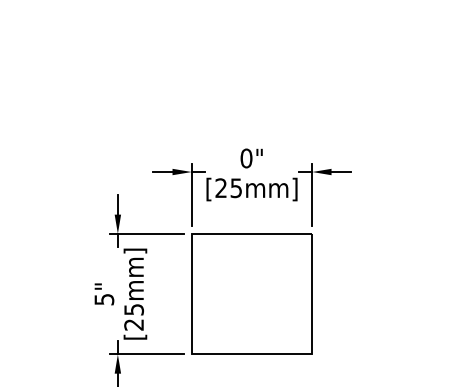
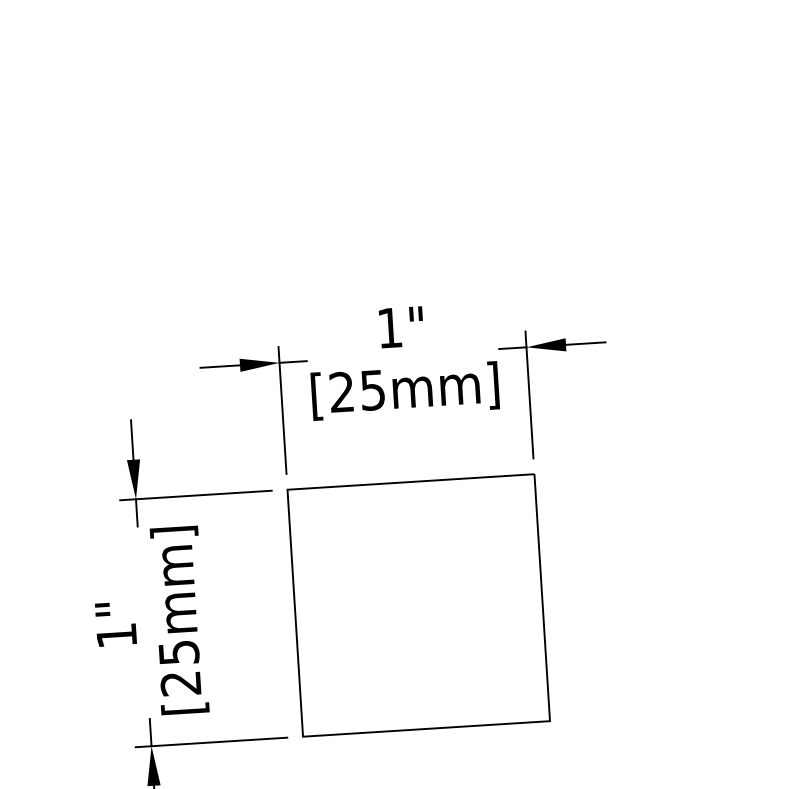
text: (246, 158) -> (389, 328), 0" -> 1"
text: (104, 299) -> (117, 635), 5" -> 1"

